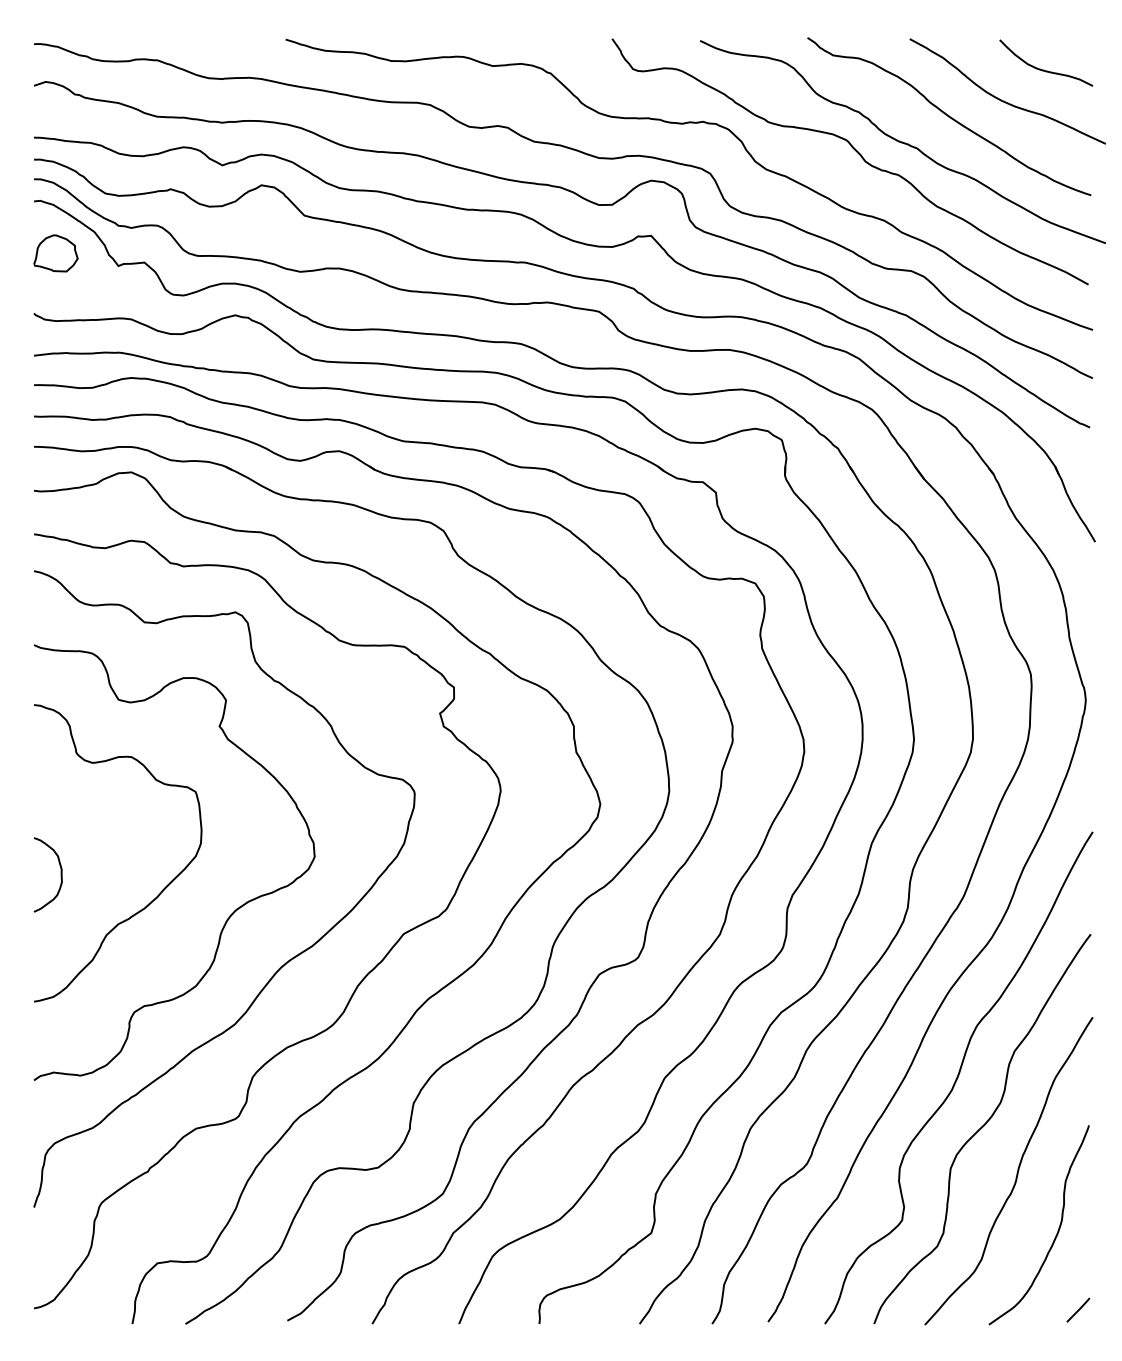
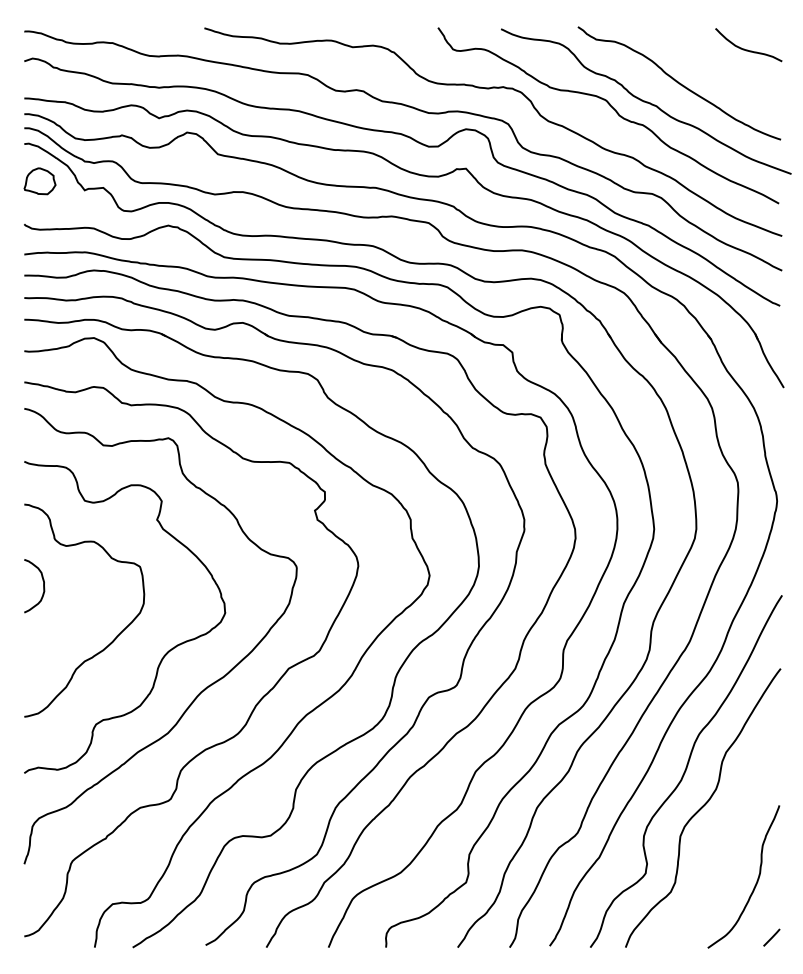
curve: (1003, 100) -> (718, 71), removed
curve: (60, 875) -> (43, 586), moved
curve: (1016, 1170) -> (727, 837), removed

